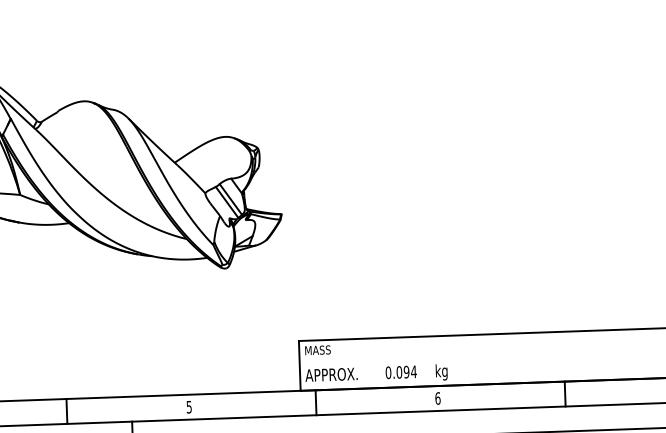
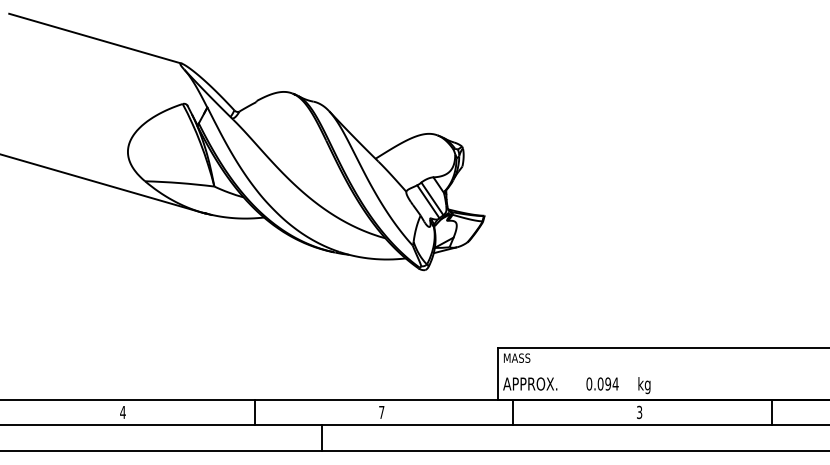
text: (437, 397) -> (639, 411), 6 -> 3
text: (188, 407) -> (381, 412), 5 -> 7

